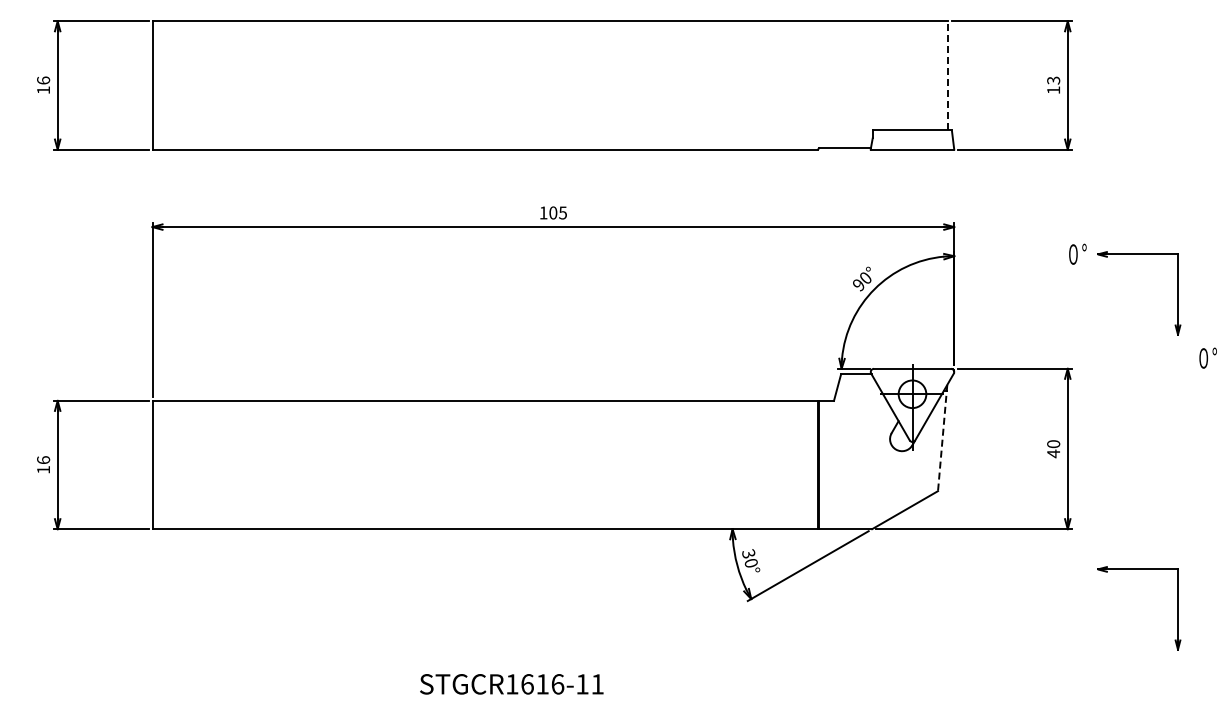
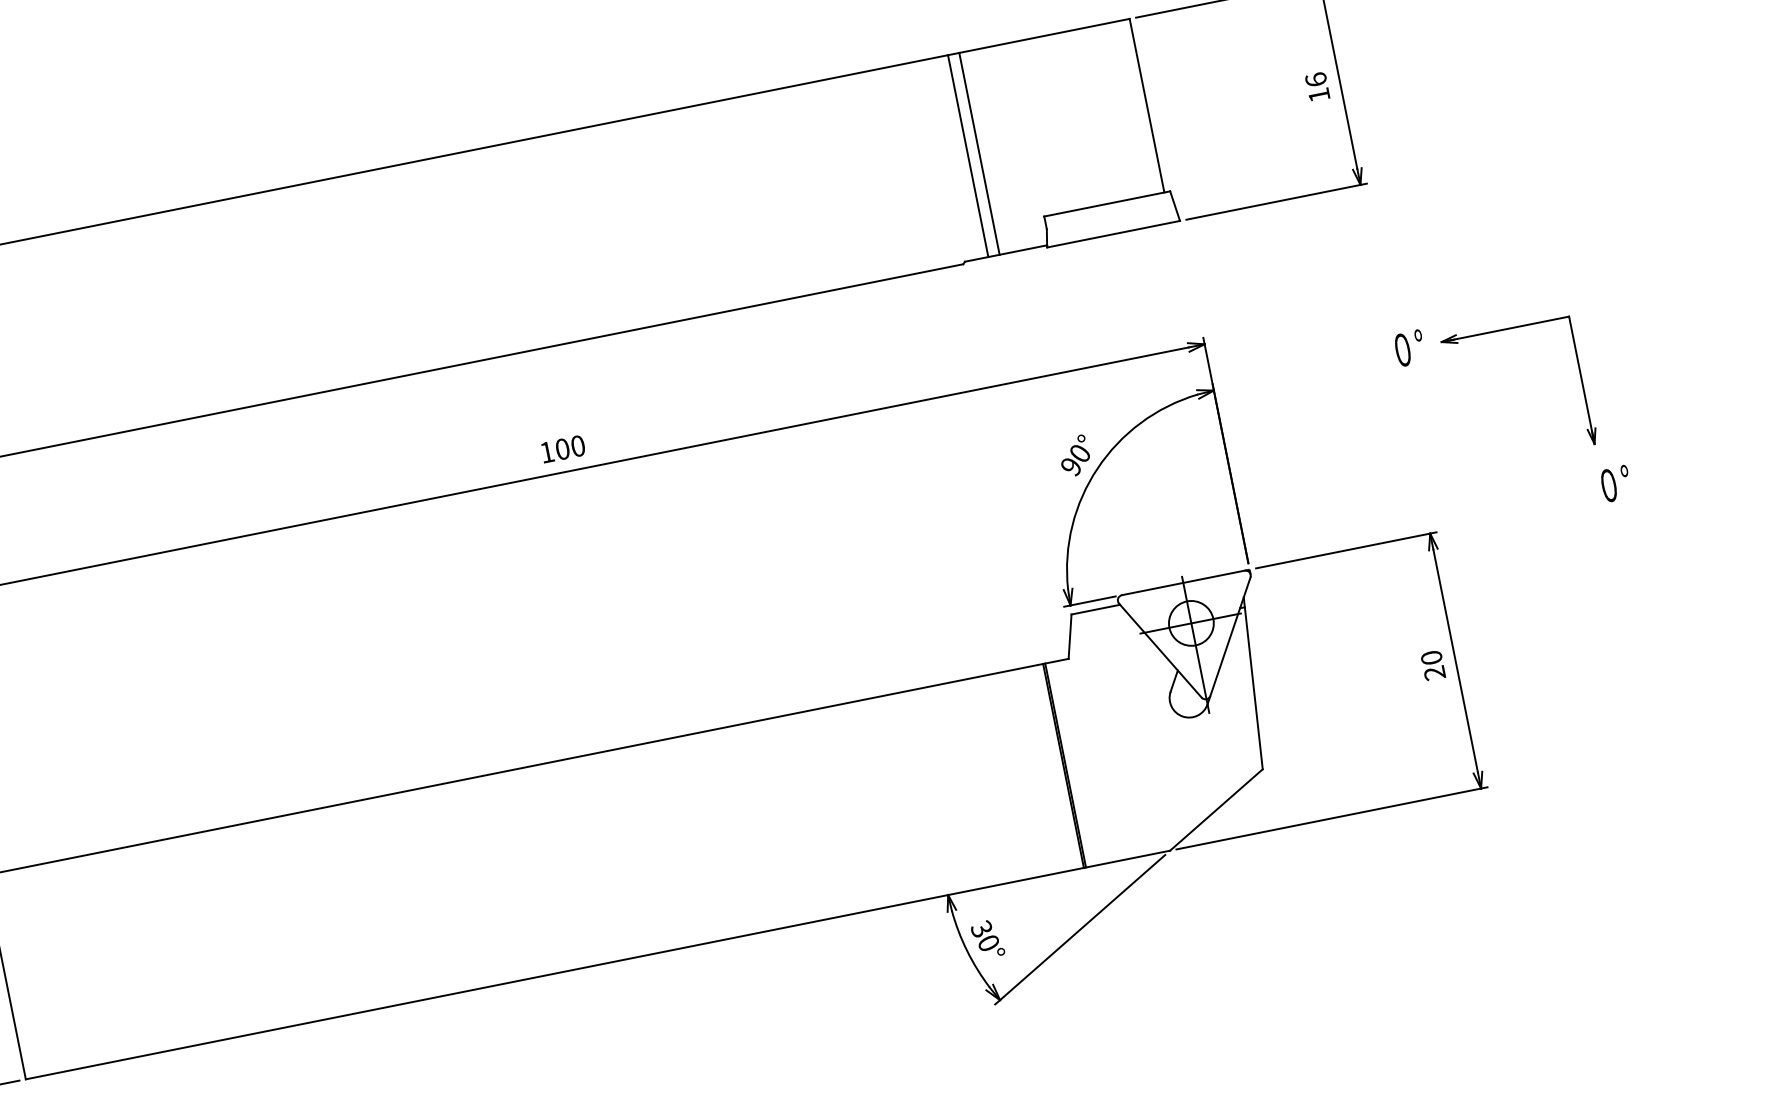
line: (948, 75) -> (1147, 105), dashed -> solid
text: (1053, 80) -> (1315, 79), 13 -> 16
line: (833, 84) -> (967, 155), added
line: (841, 84) -> (980, 153), added
text: (562, 212) -> (577, 445), 105 -> 100
text: (1207, 357) -> (1614, 482), moved
line: (942, 438) -> (1253, 684), dashed -> solid
text: (1053, 453) -> (1434, 672), 40 -> 20
part: (1177, 608) -> (1680, 879), removed

